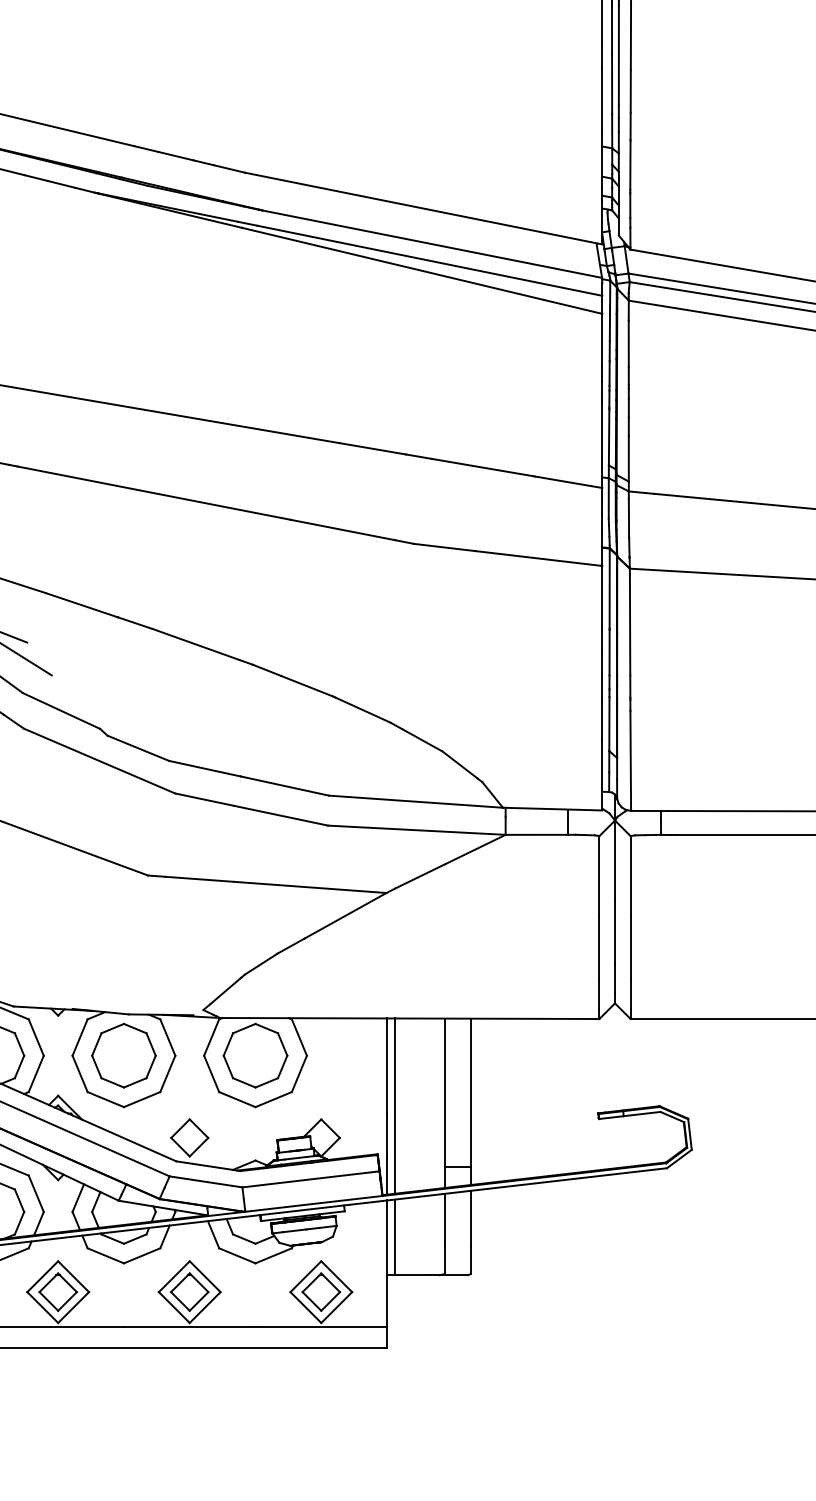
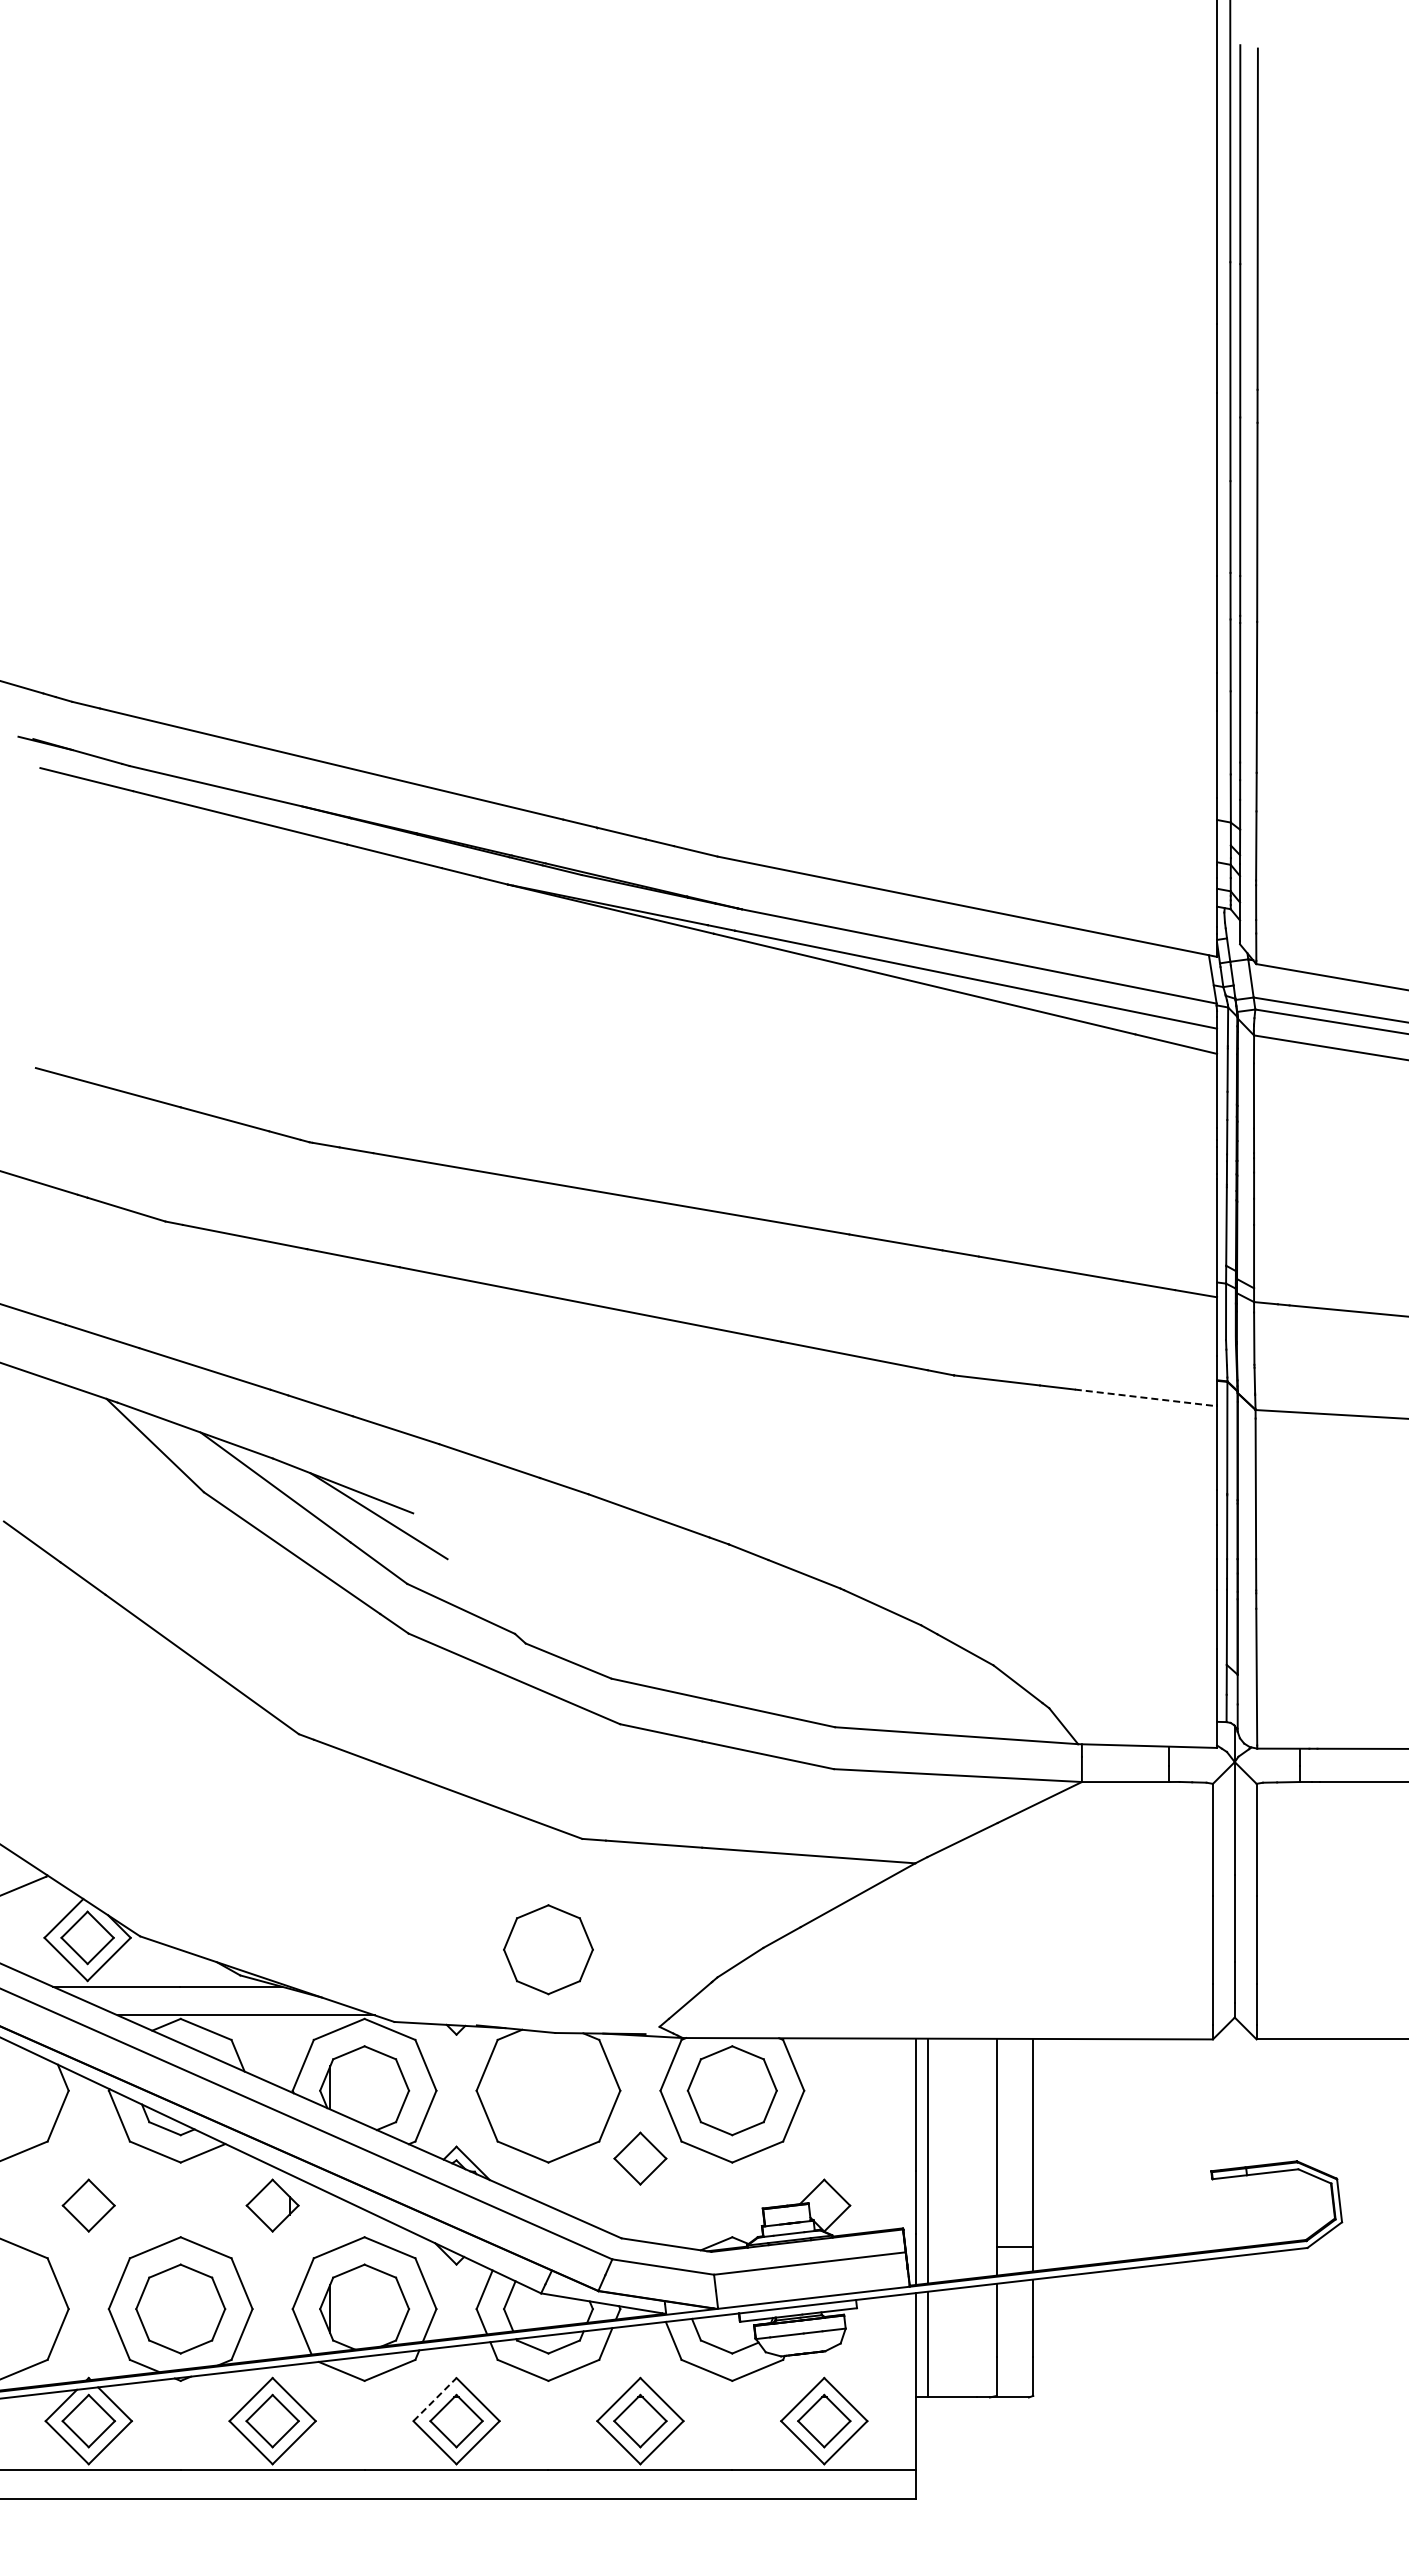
line: (551, 559) -> (1145, 1397), solid -> dashed
part: (123, 1055) -> (548, 1949), moved
part: (189, 1137) -> (640, 2158), moved
line: (43, 1276) -> (435, 2399), solid -> dashed

